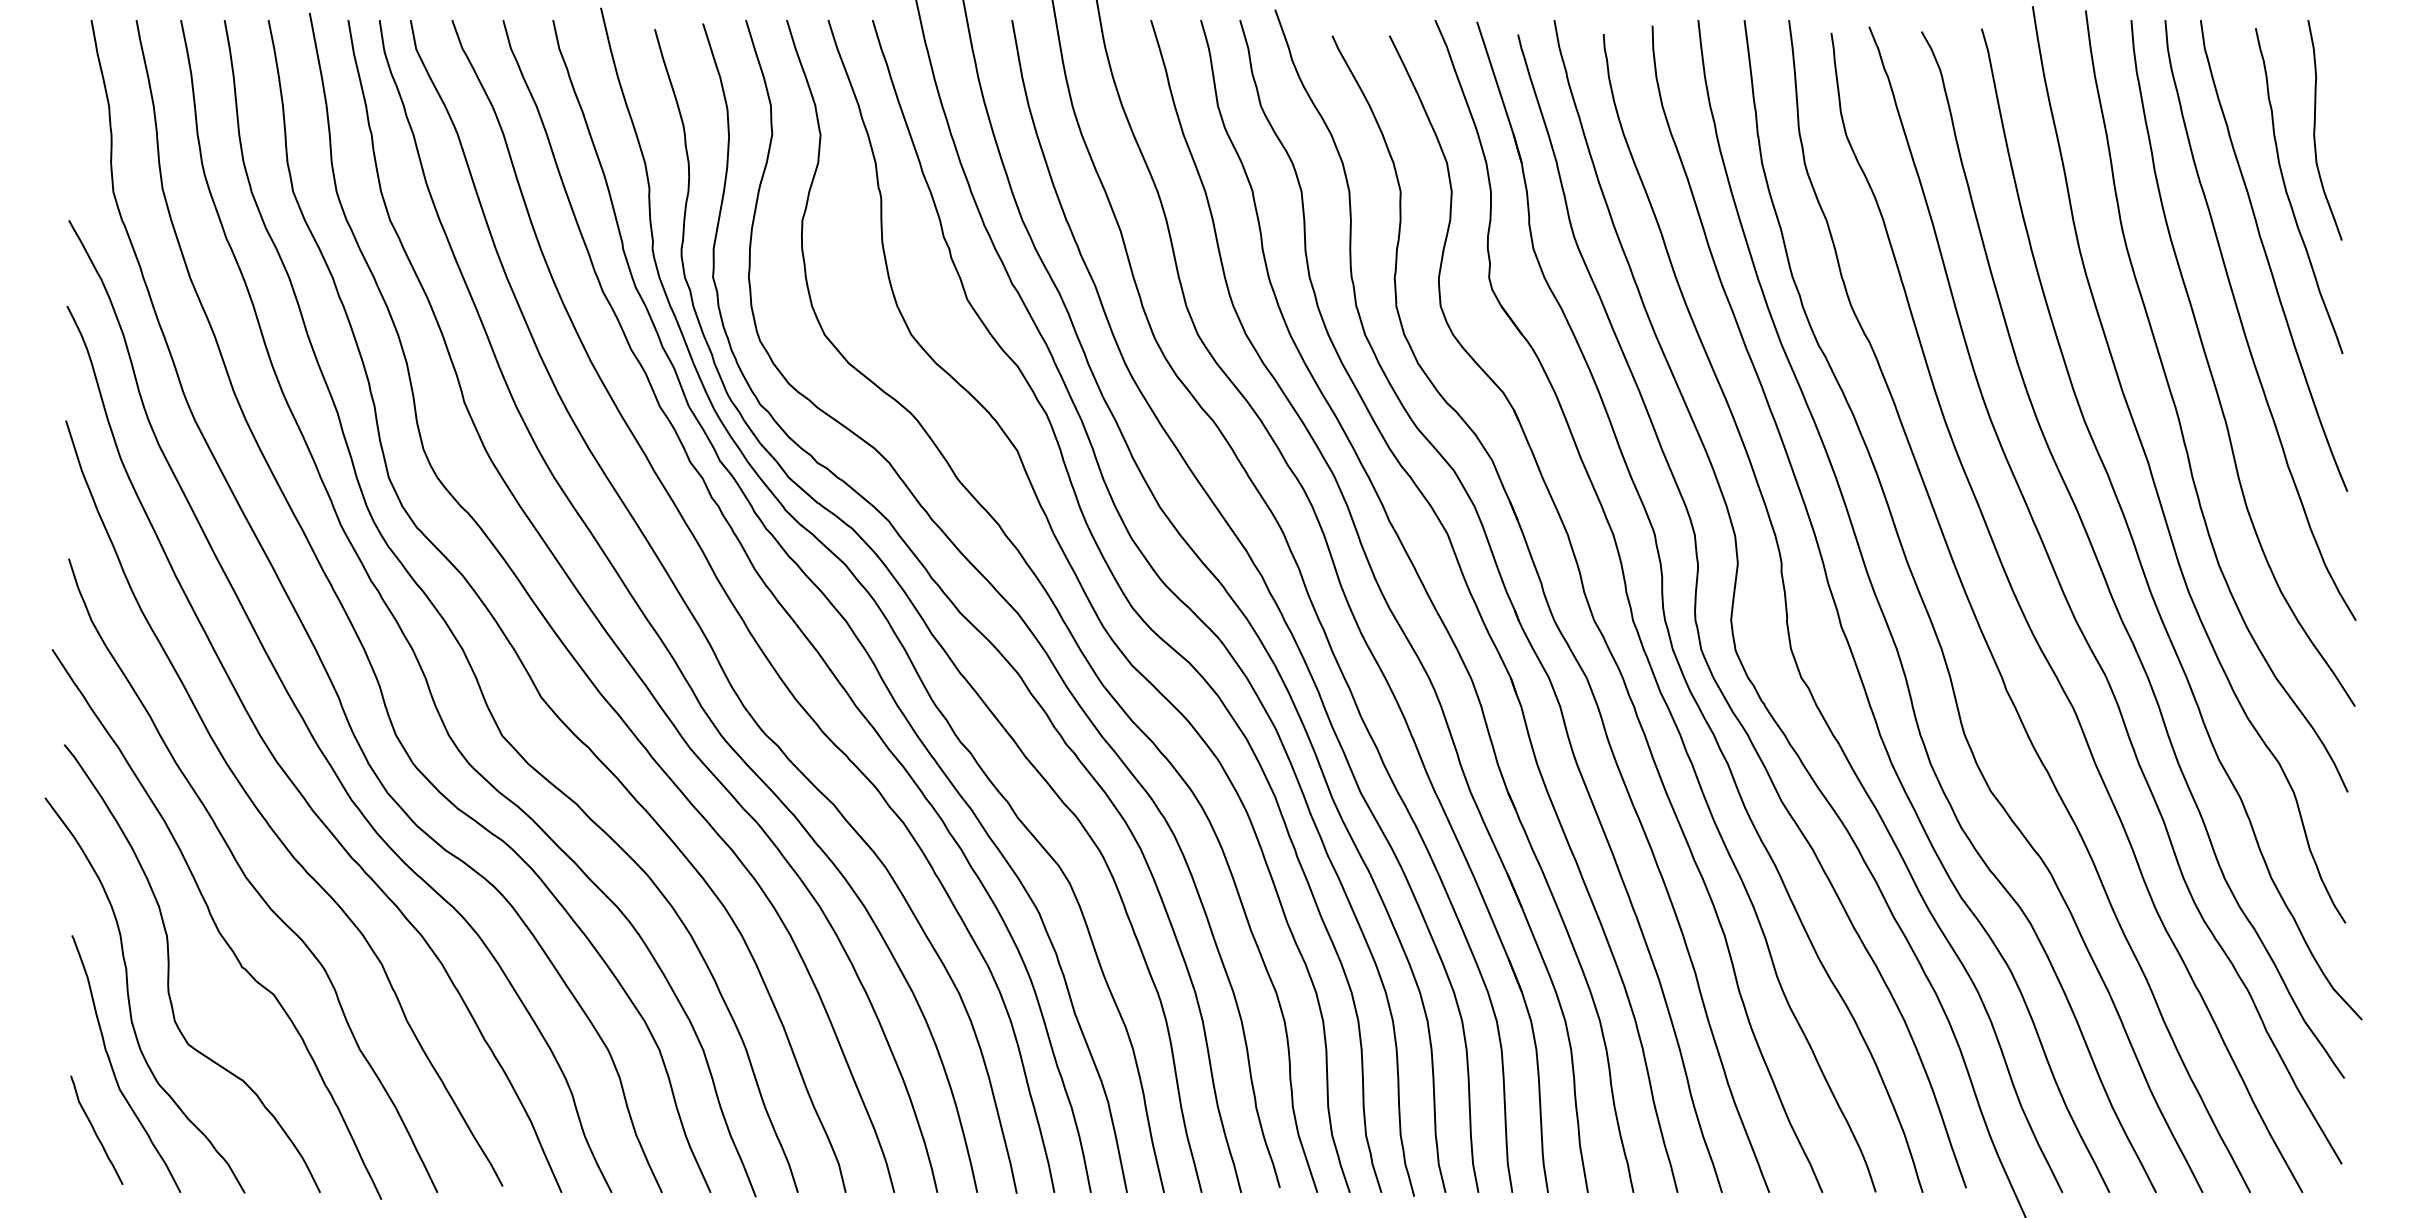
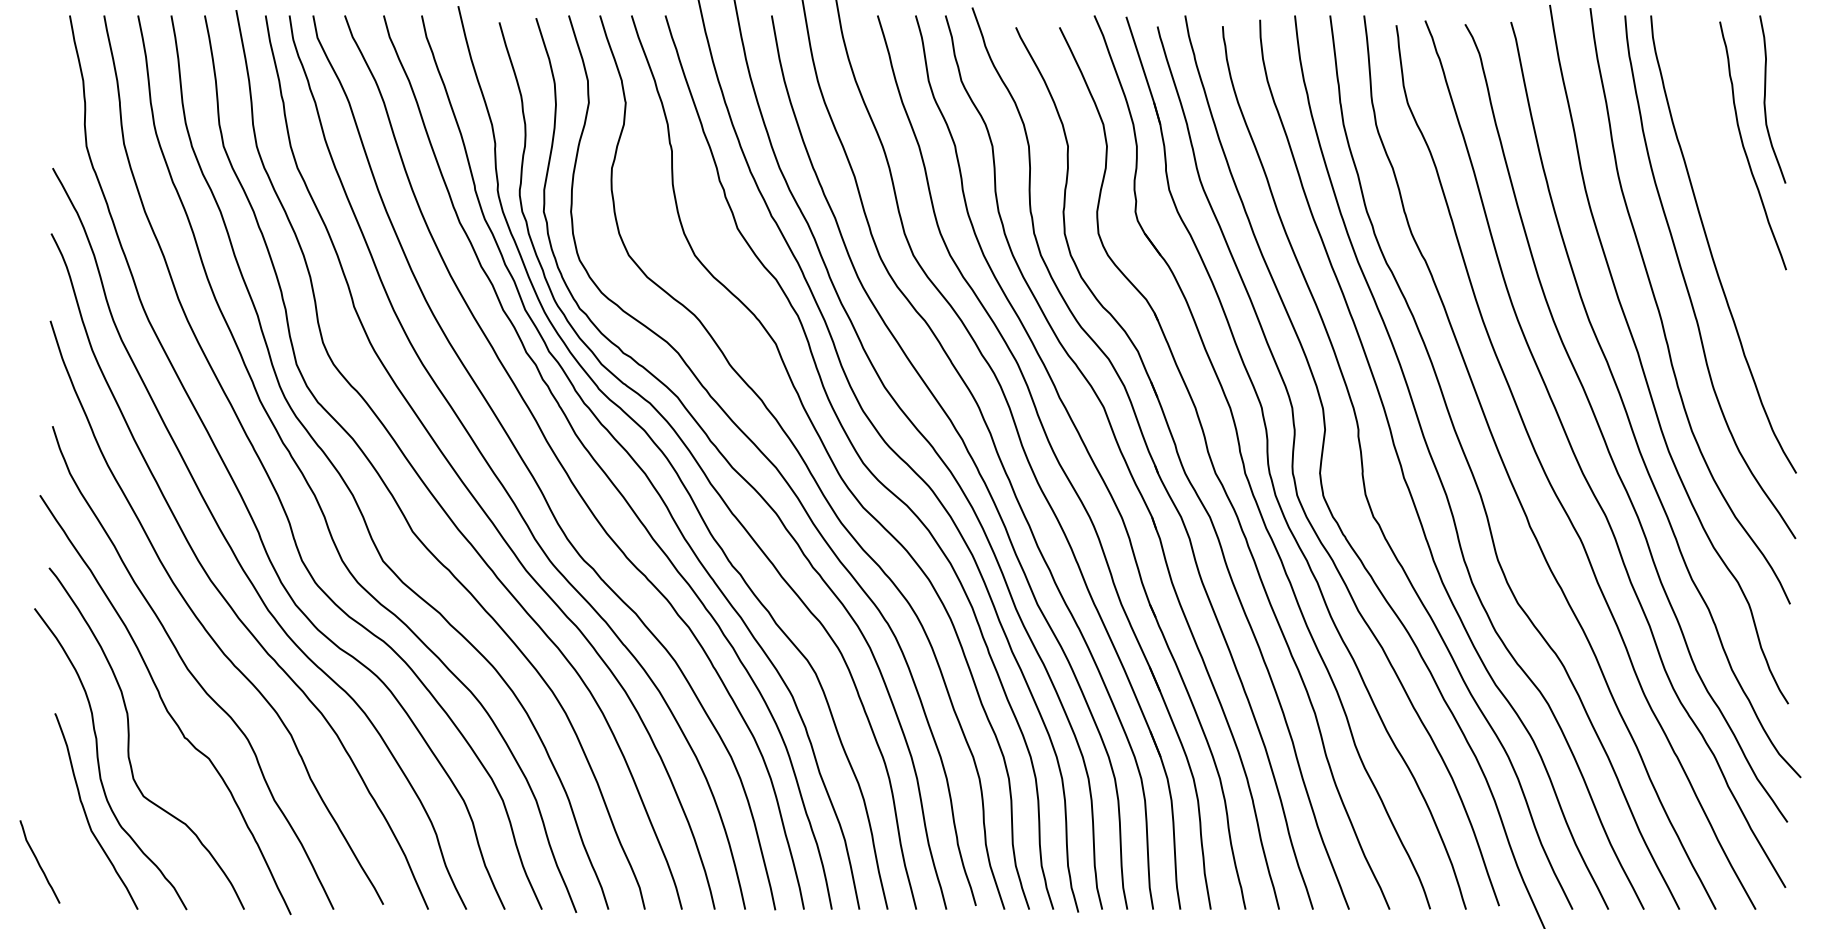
curve: (2268, 256) -> (1729, 195), removed
curve: (94, 1129) -> (38, 861), moved

